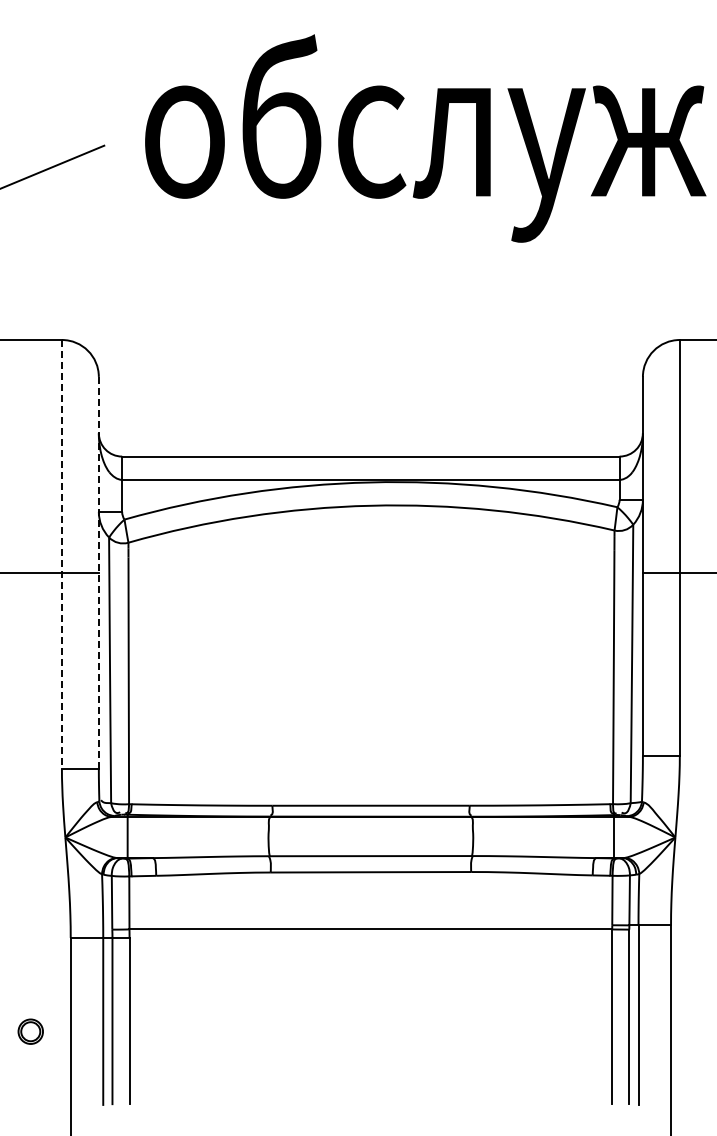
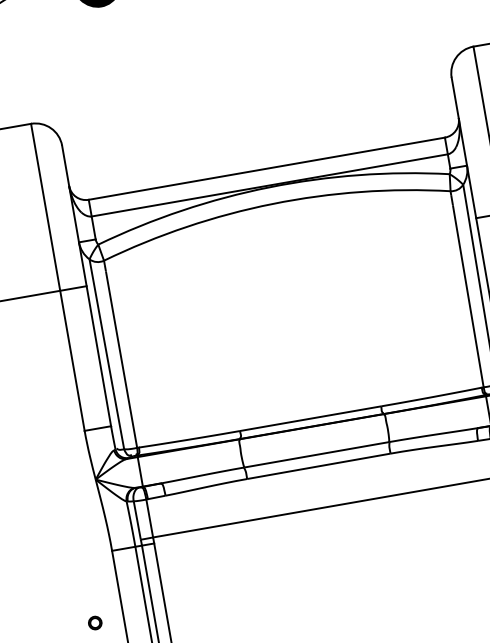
line: (61, 554) -> (57, 277), dashed -> solid
line: (98, 572) -> (86, 285), dashed -> solid
part: (30, 1031) -> (94, 622), size x0.71

